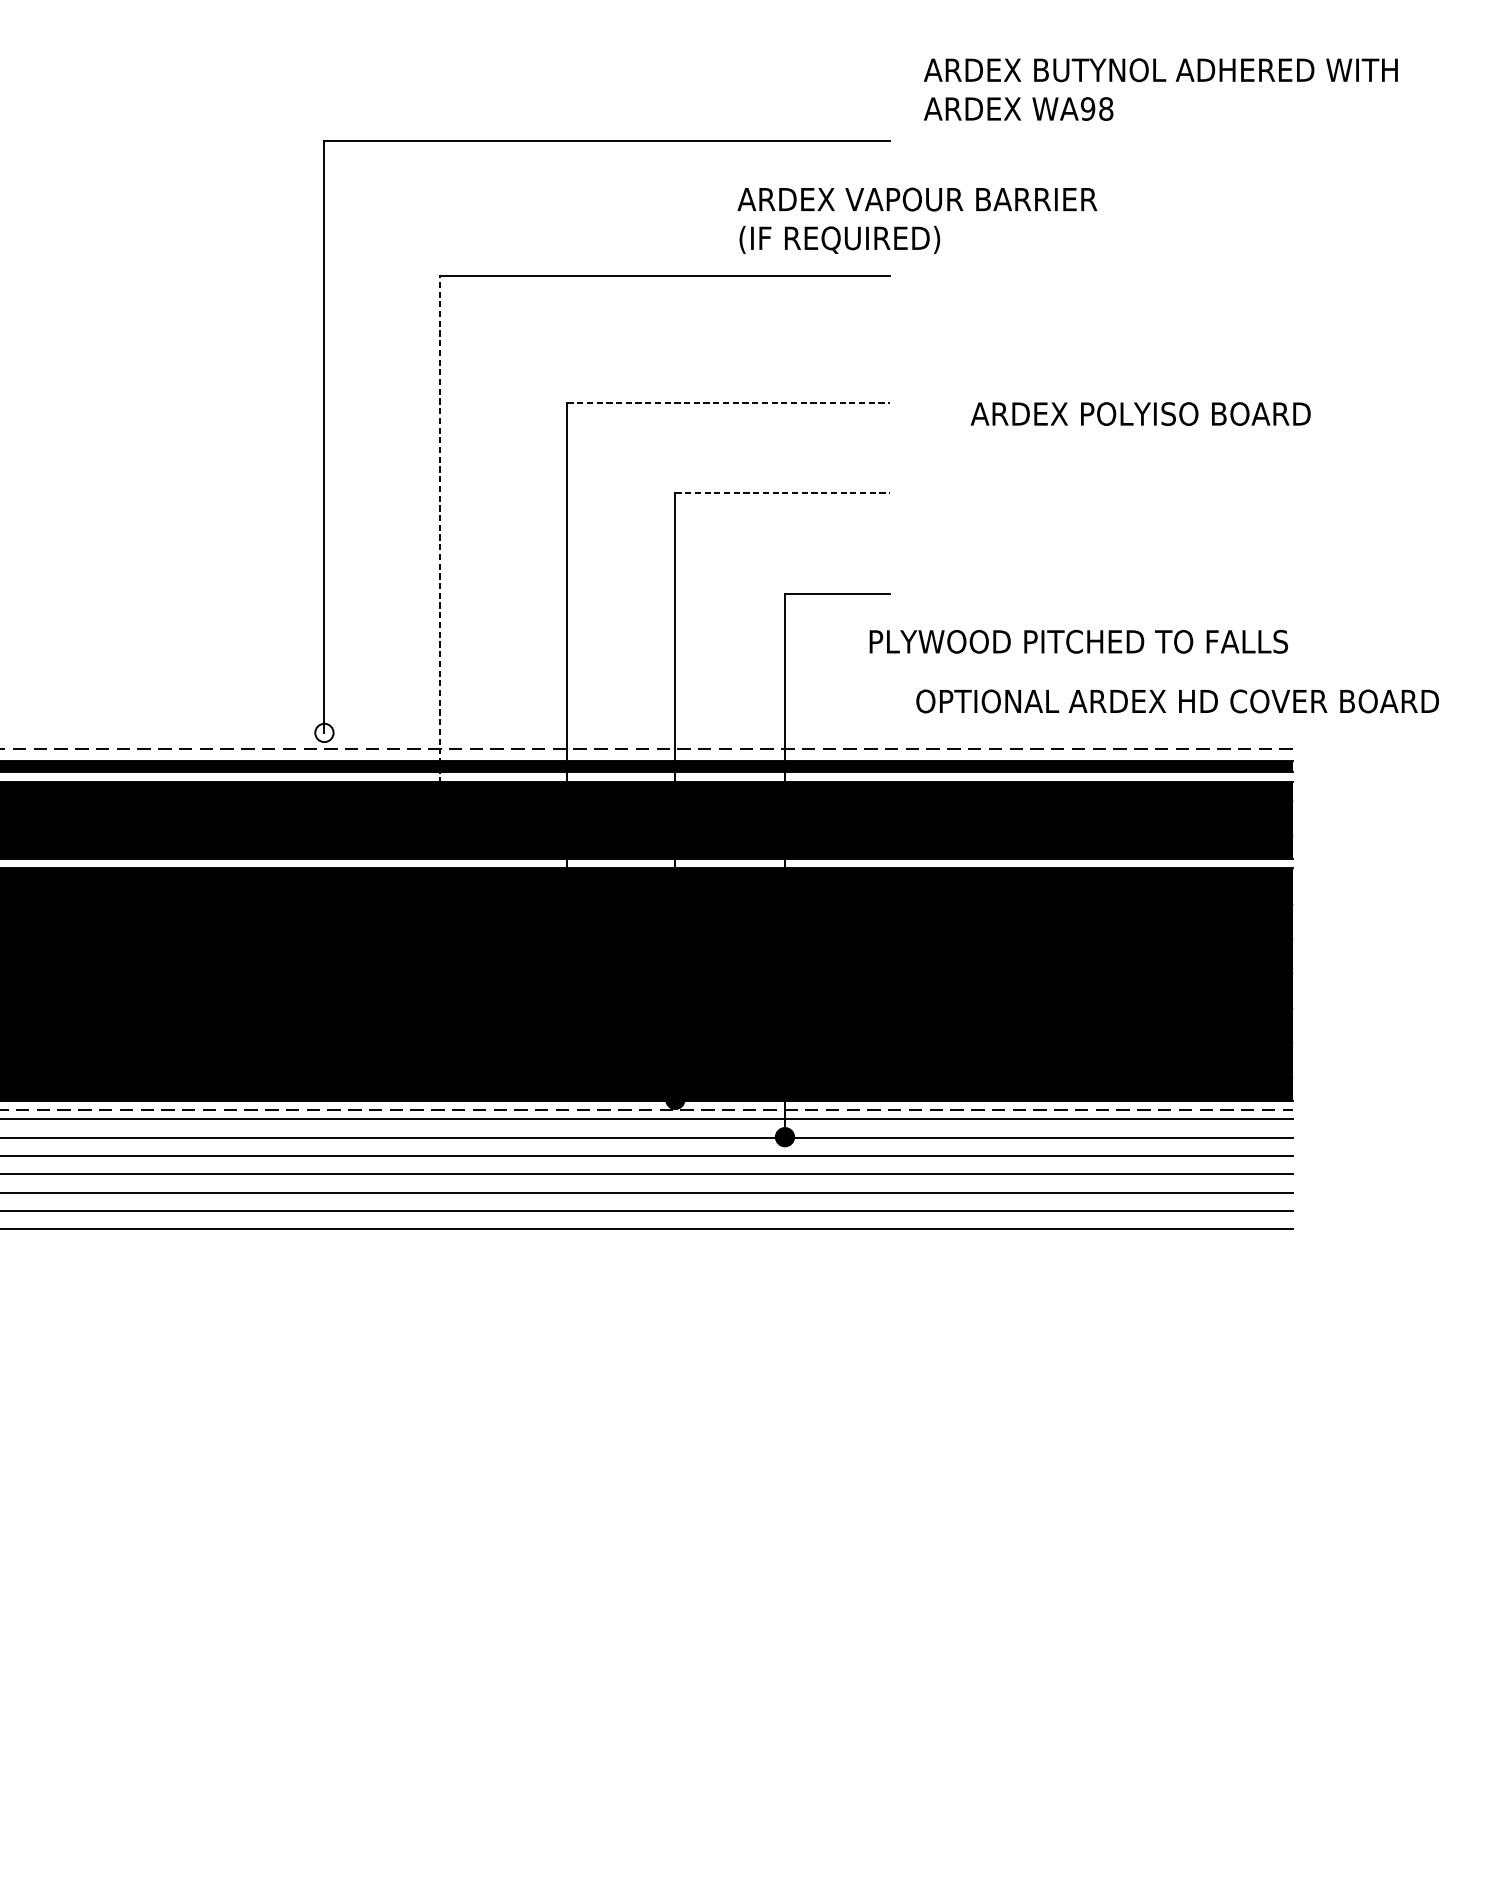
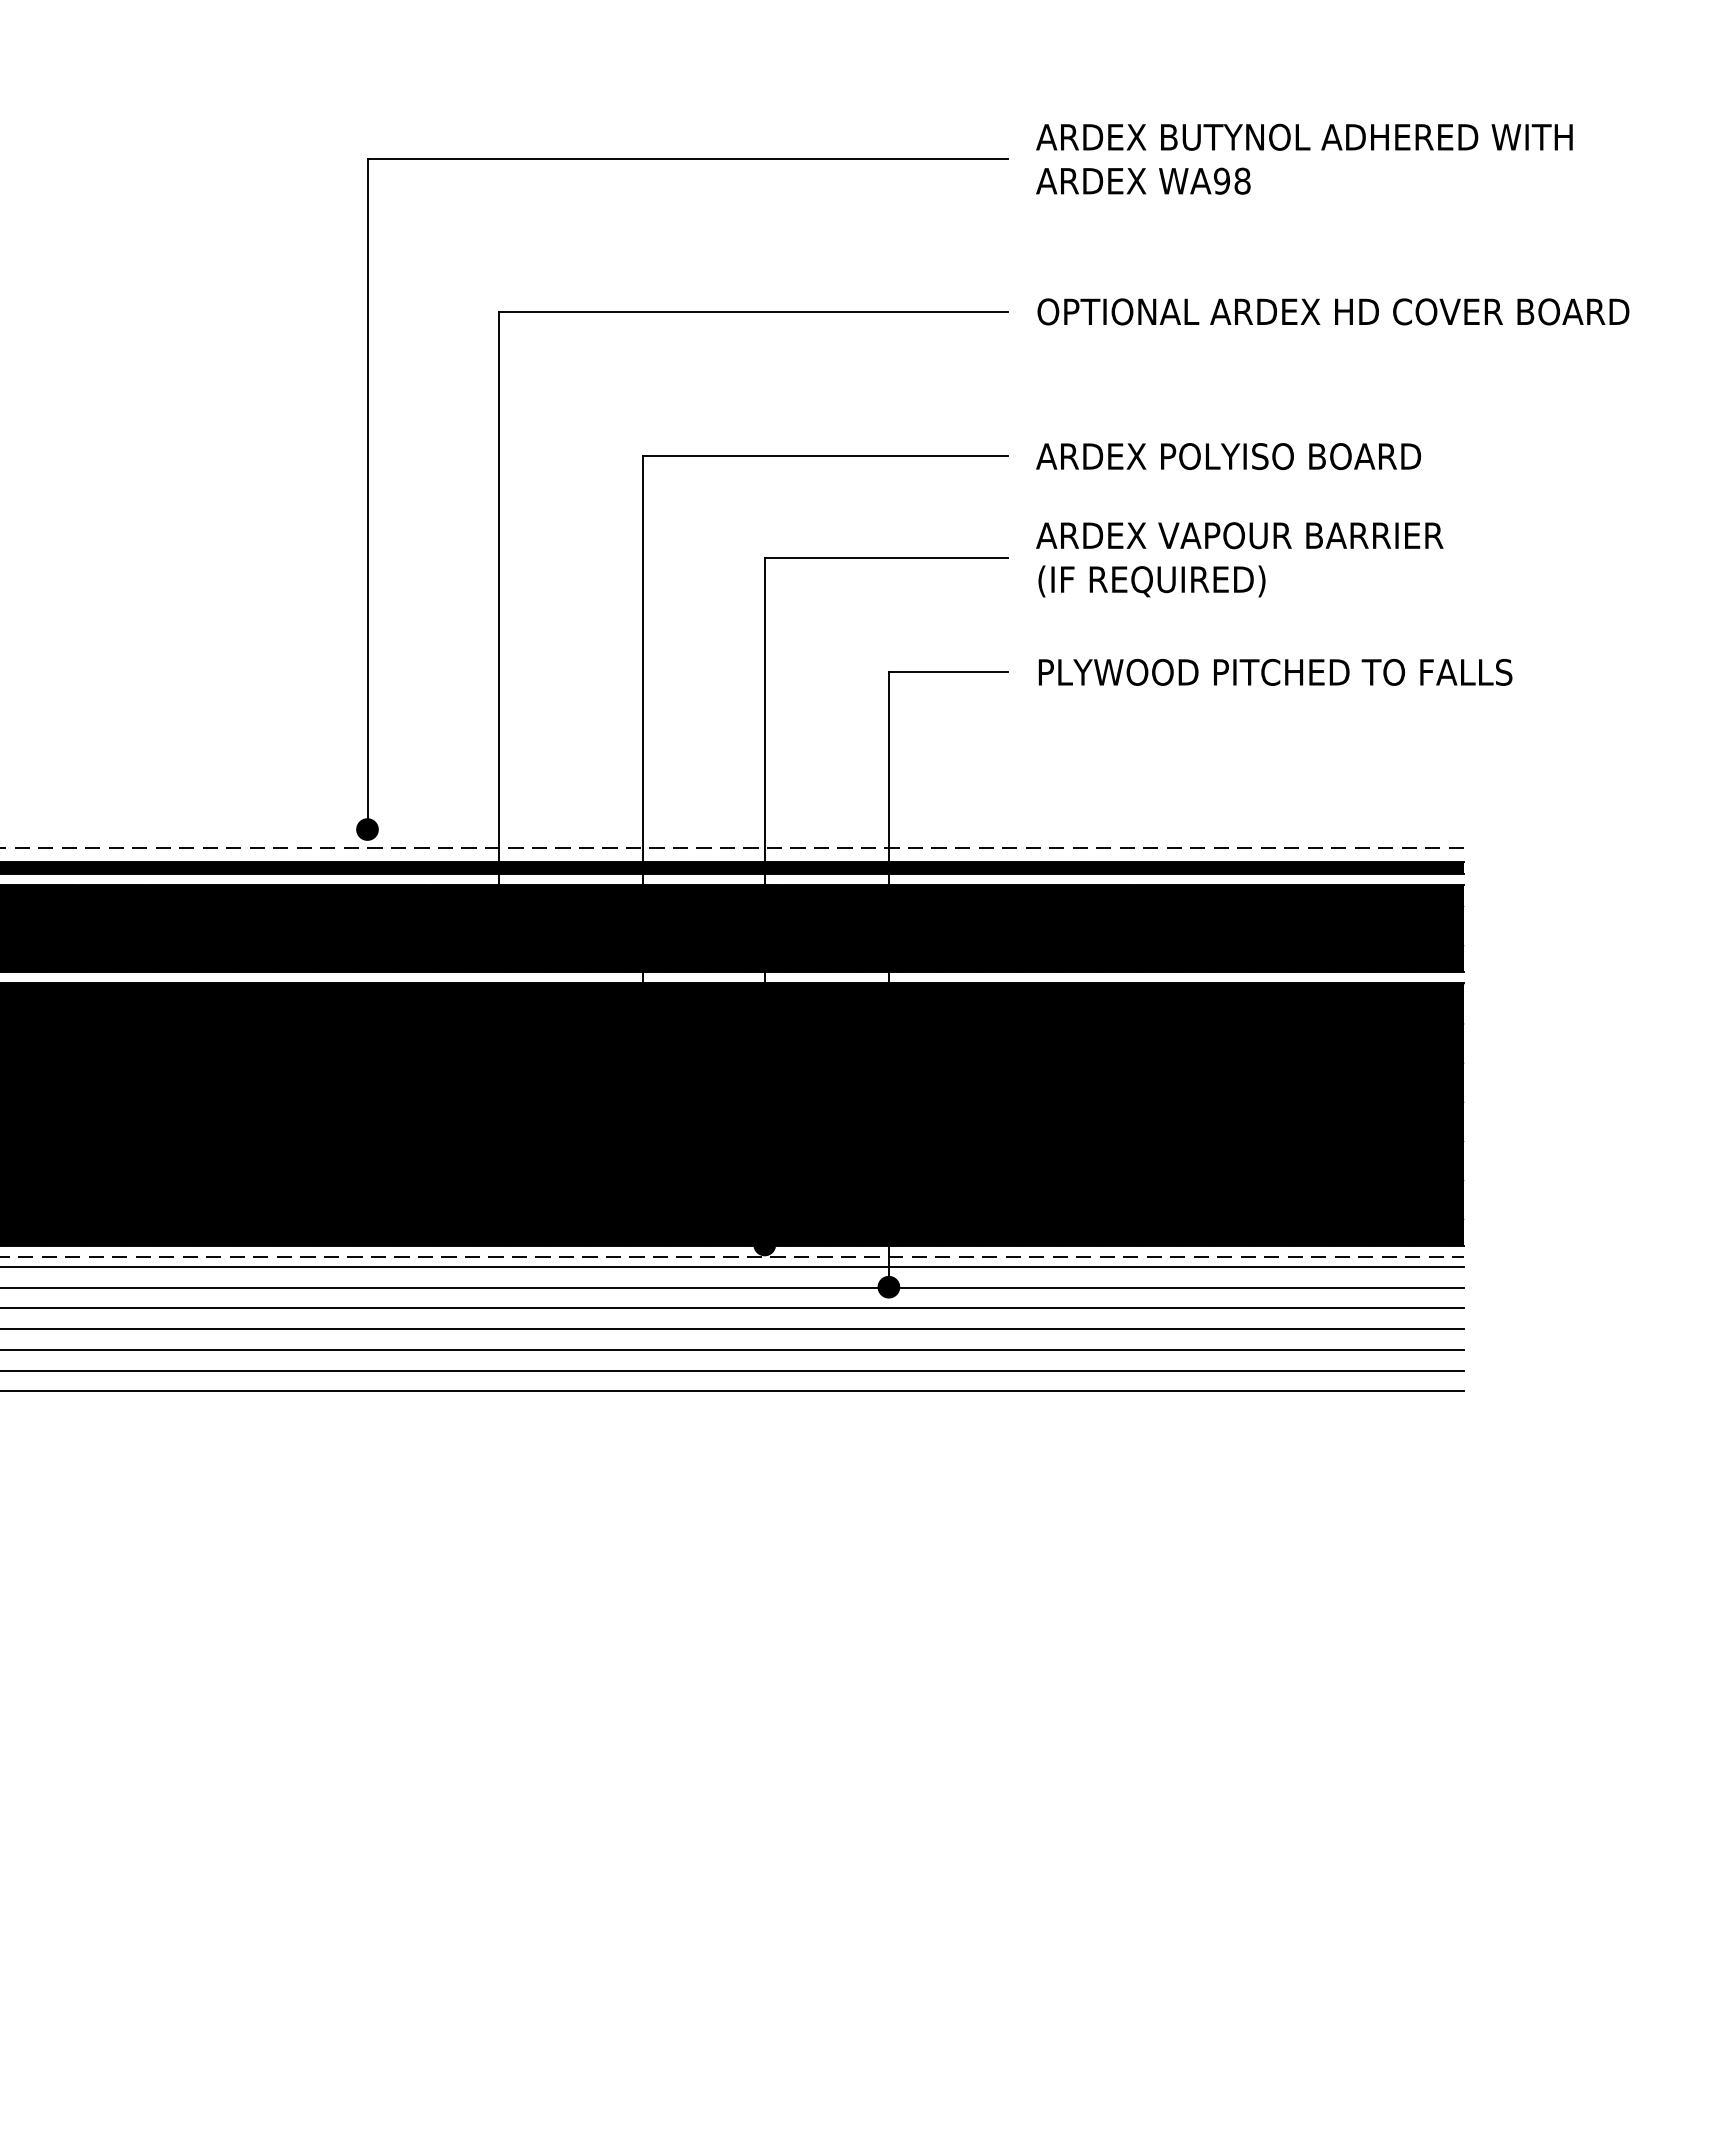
text: (1160, 88) -> (1304, 158), moved
text: (917, 220) -> (1239, 559), moved
line: (729, 403) -> (825, 456), dashed -> solid
text: (1140, 414) -> (1228, 456), moved
line: (782, 492) -> (886, 557), dashed -> solid
line: (440, 534) -> (498, 604), dashed -> solid
text: (1078, 641) -> (1275, 671), moved
text: (1177, 701) -> (1333, 311), moved
fill: (324, 732) -> (367, 829), added

